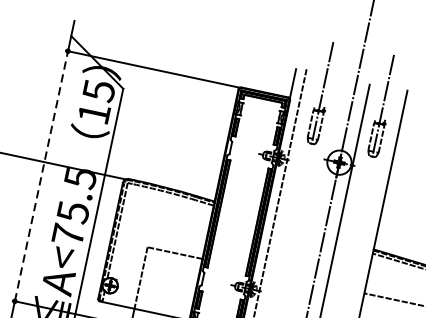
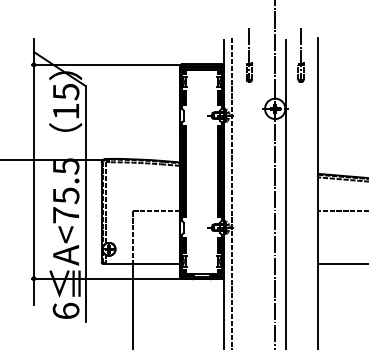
part: (322, 93) -> (249, 55), size x0.62
part: (382, 106) -> (300, 55), size x0.62
line: (41, 175) -> (33, 171), dashed -> solid

